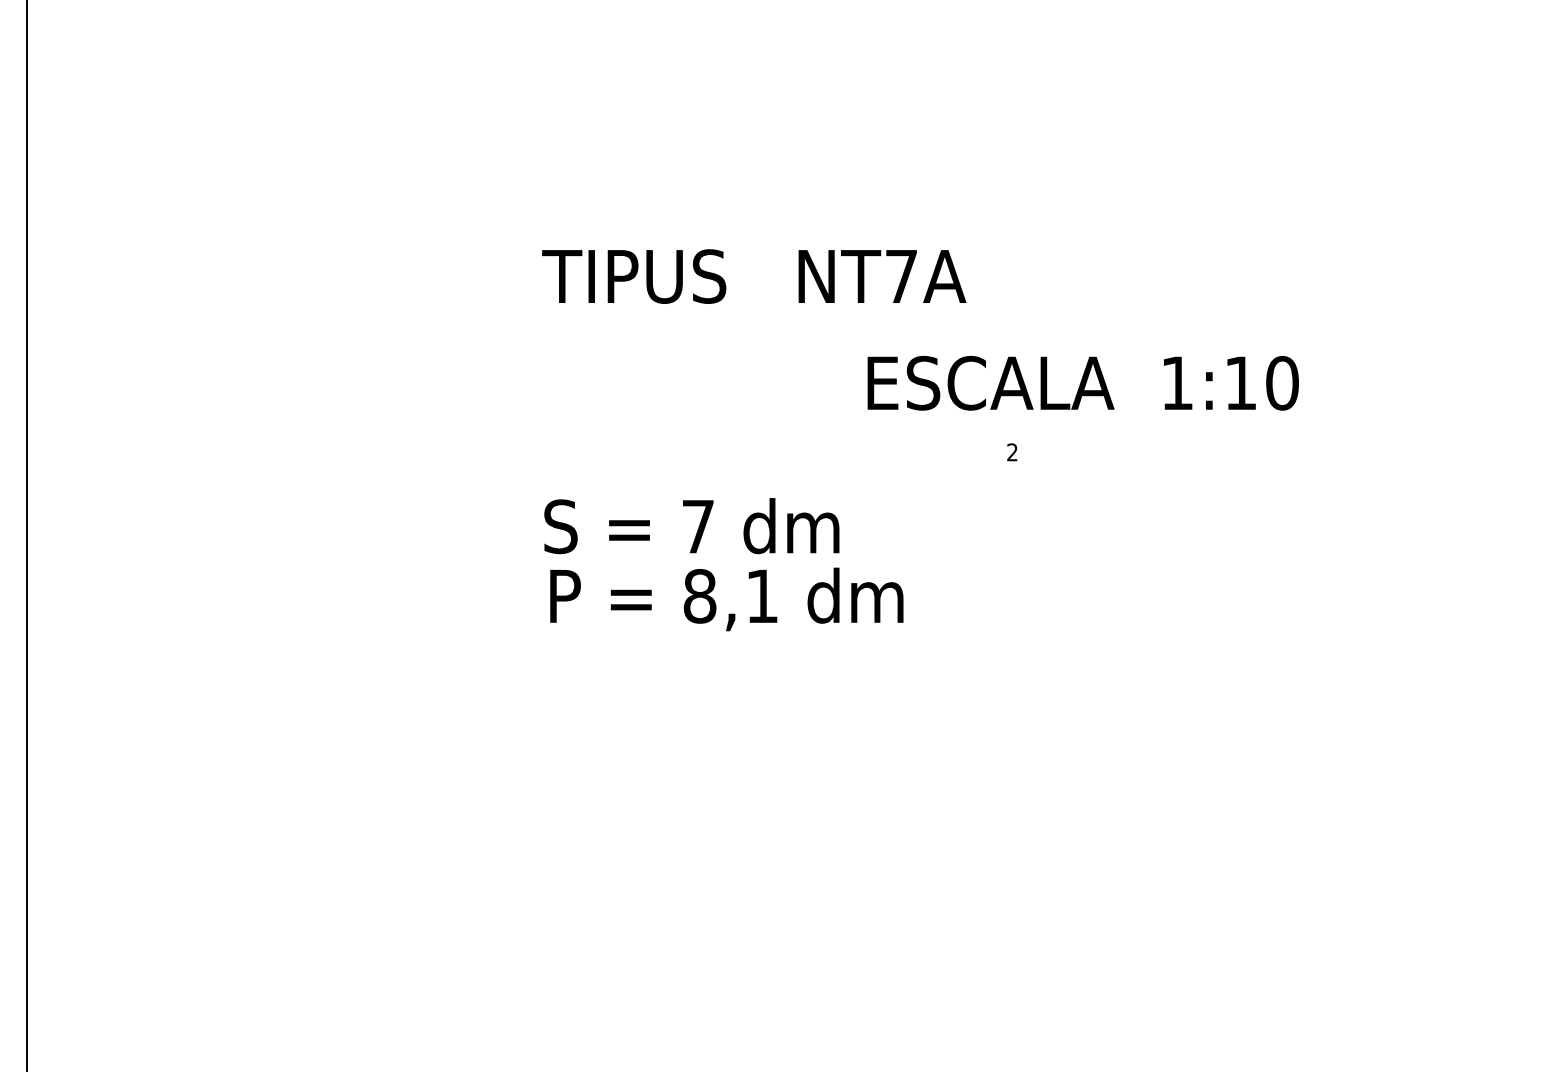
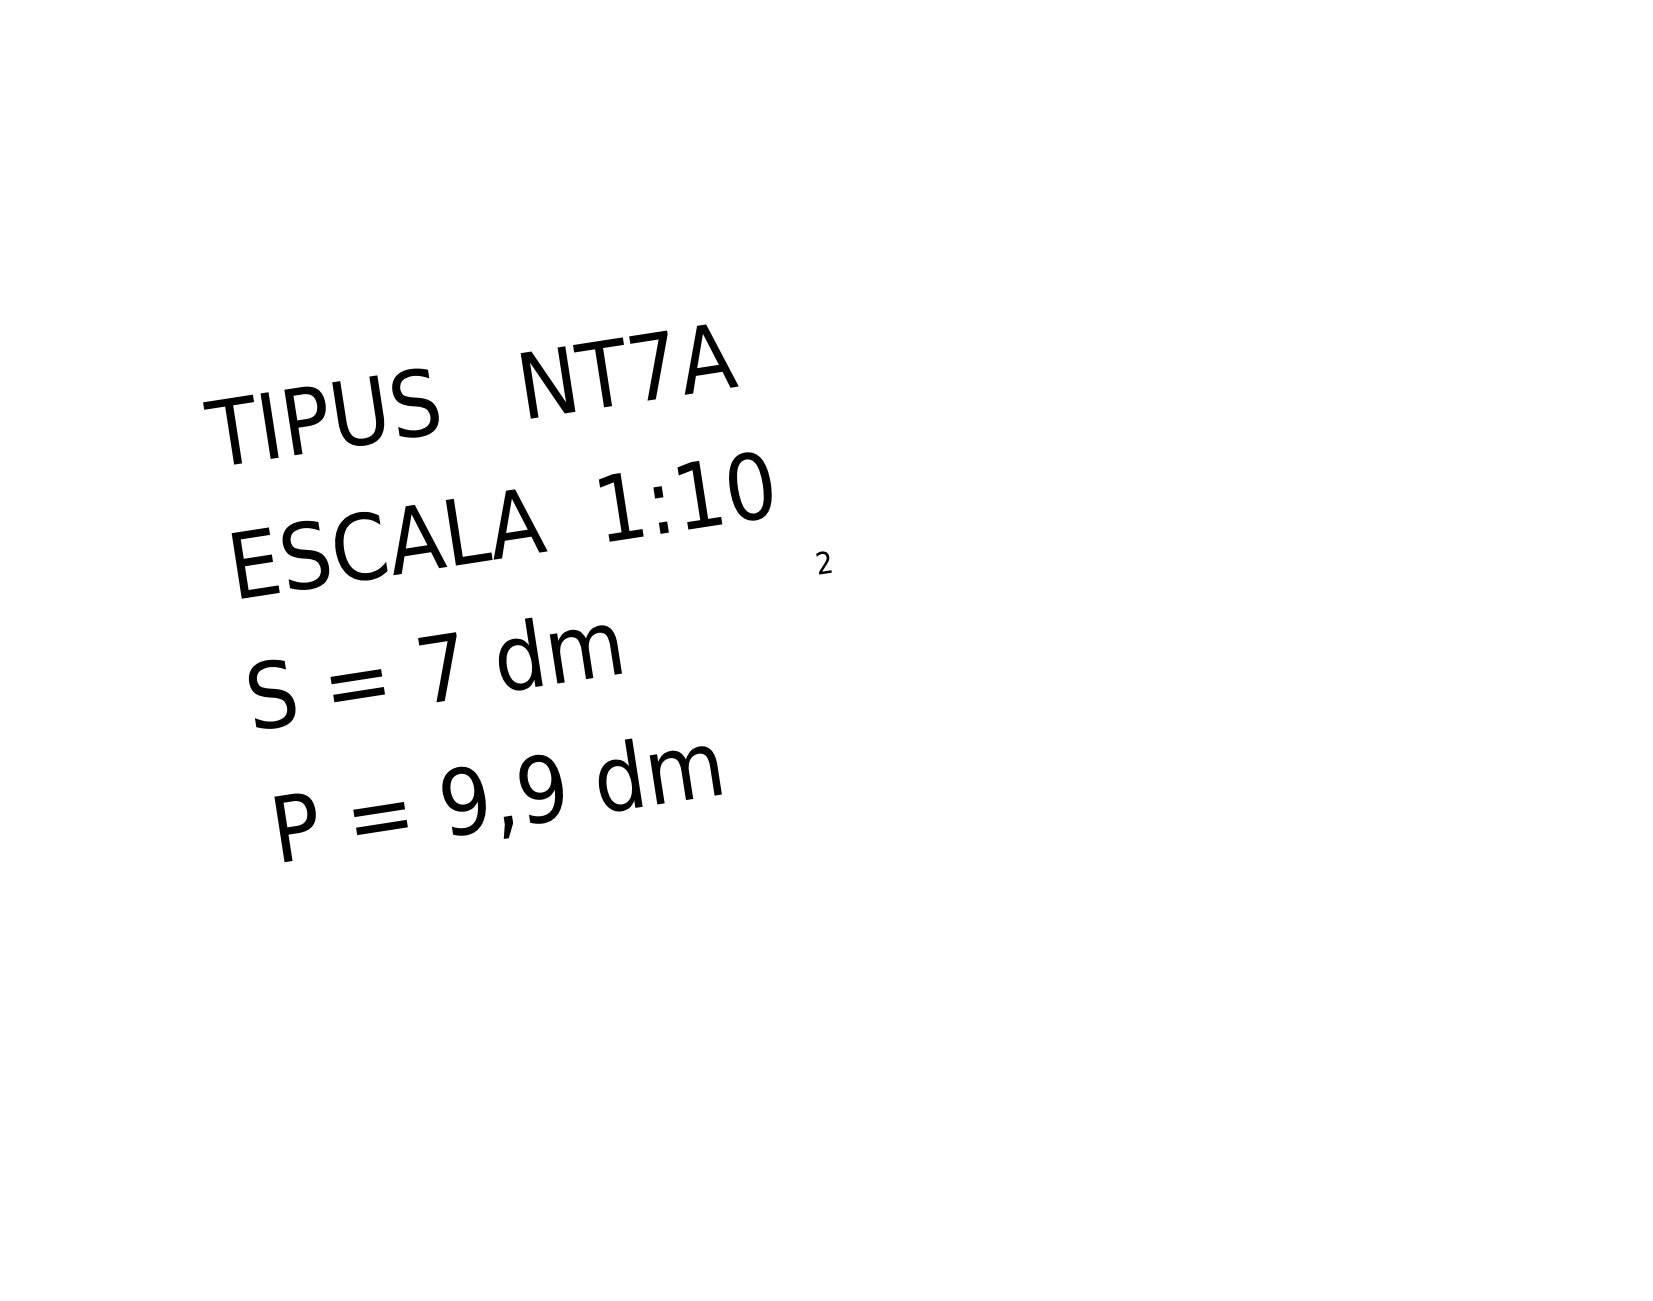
text: (1082, 382) -> (502, 523), moved
text: (691, 526) -> (433, 668), moved
text: (730, 596) -> (502, 795), 8,1 -> 9,9

